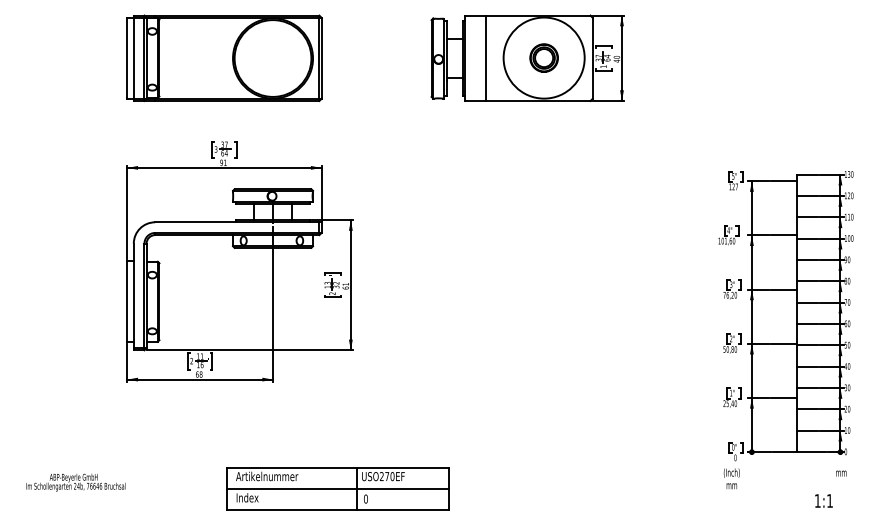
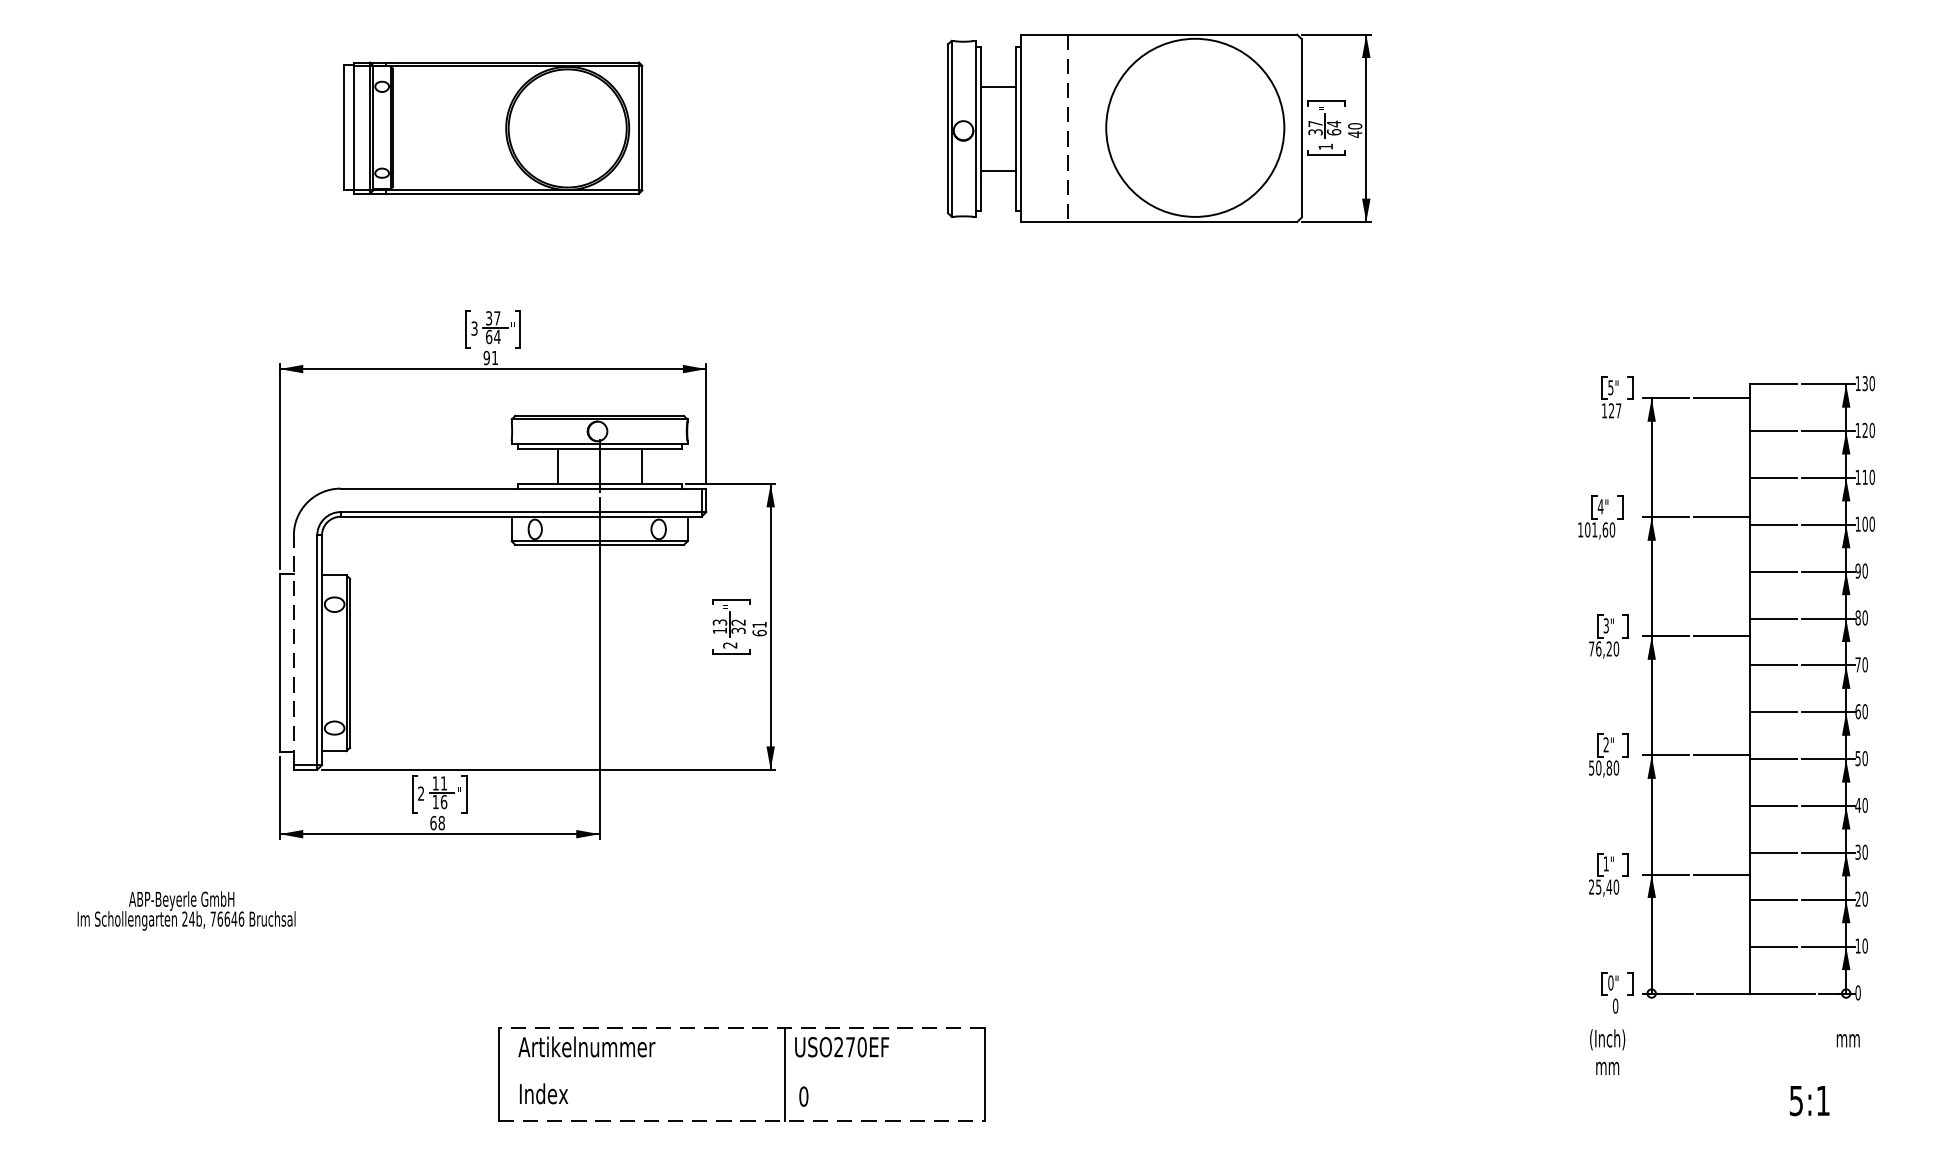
part: (224, 57) -> (493, 126), size x0.7
part: (543, 57) -> (1193, 126), removed
line: (486, 58) -> (1068, 128), solid -> dashed
line: (133, 295) -> (293, 649), solid -> dashed
line: (337, 467) -> (741, 1027), solid -> dashed
text: (75, 482) -> (185, 910), moved
line: (337, 489) -> (741, 1075), removed
text: (817, 500) -> (1795, 1099), 1:1 -> 5:1
line: (337, 510) -> (741, 1121), solid -> dashed

